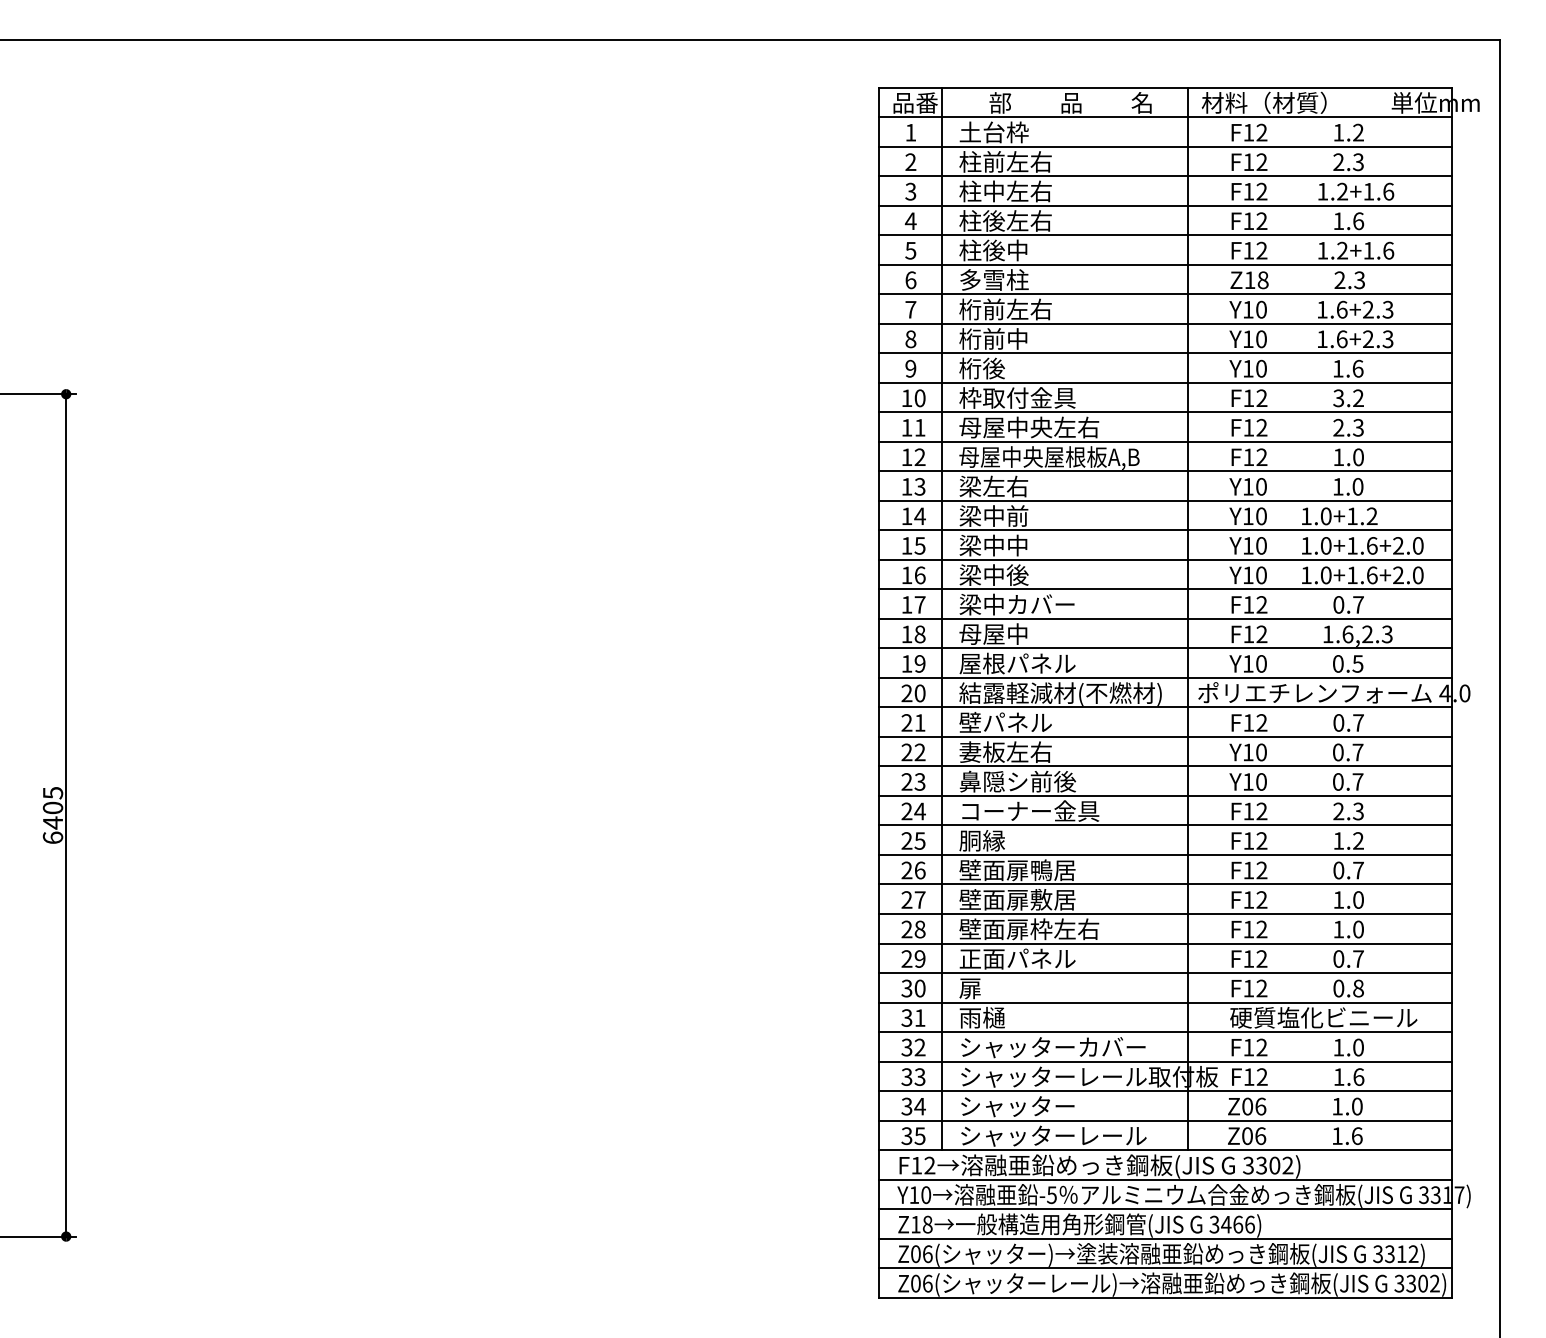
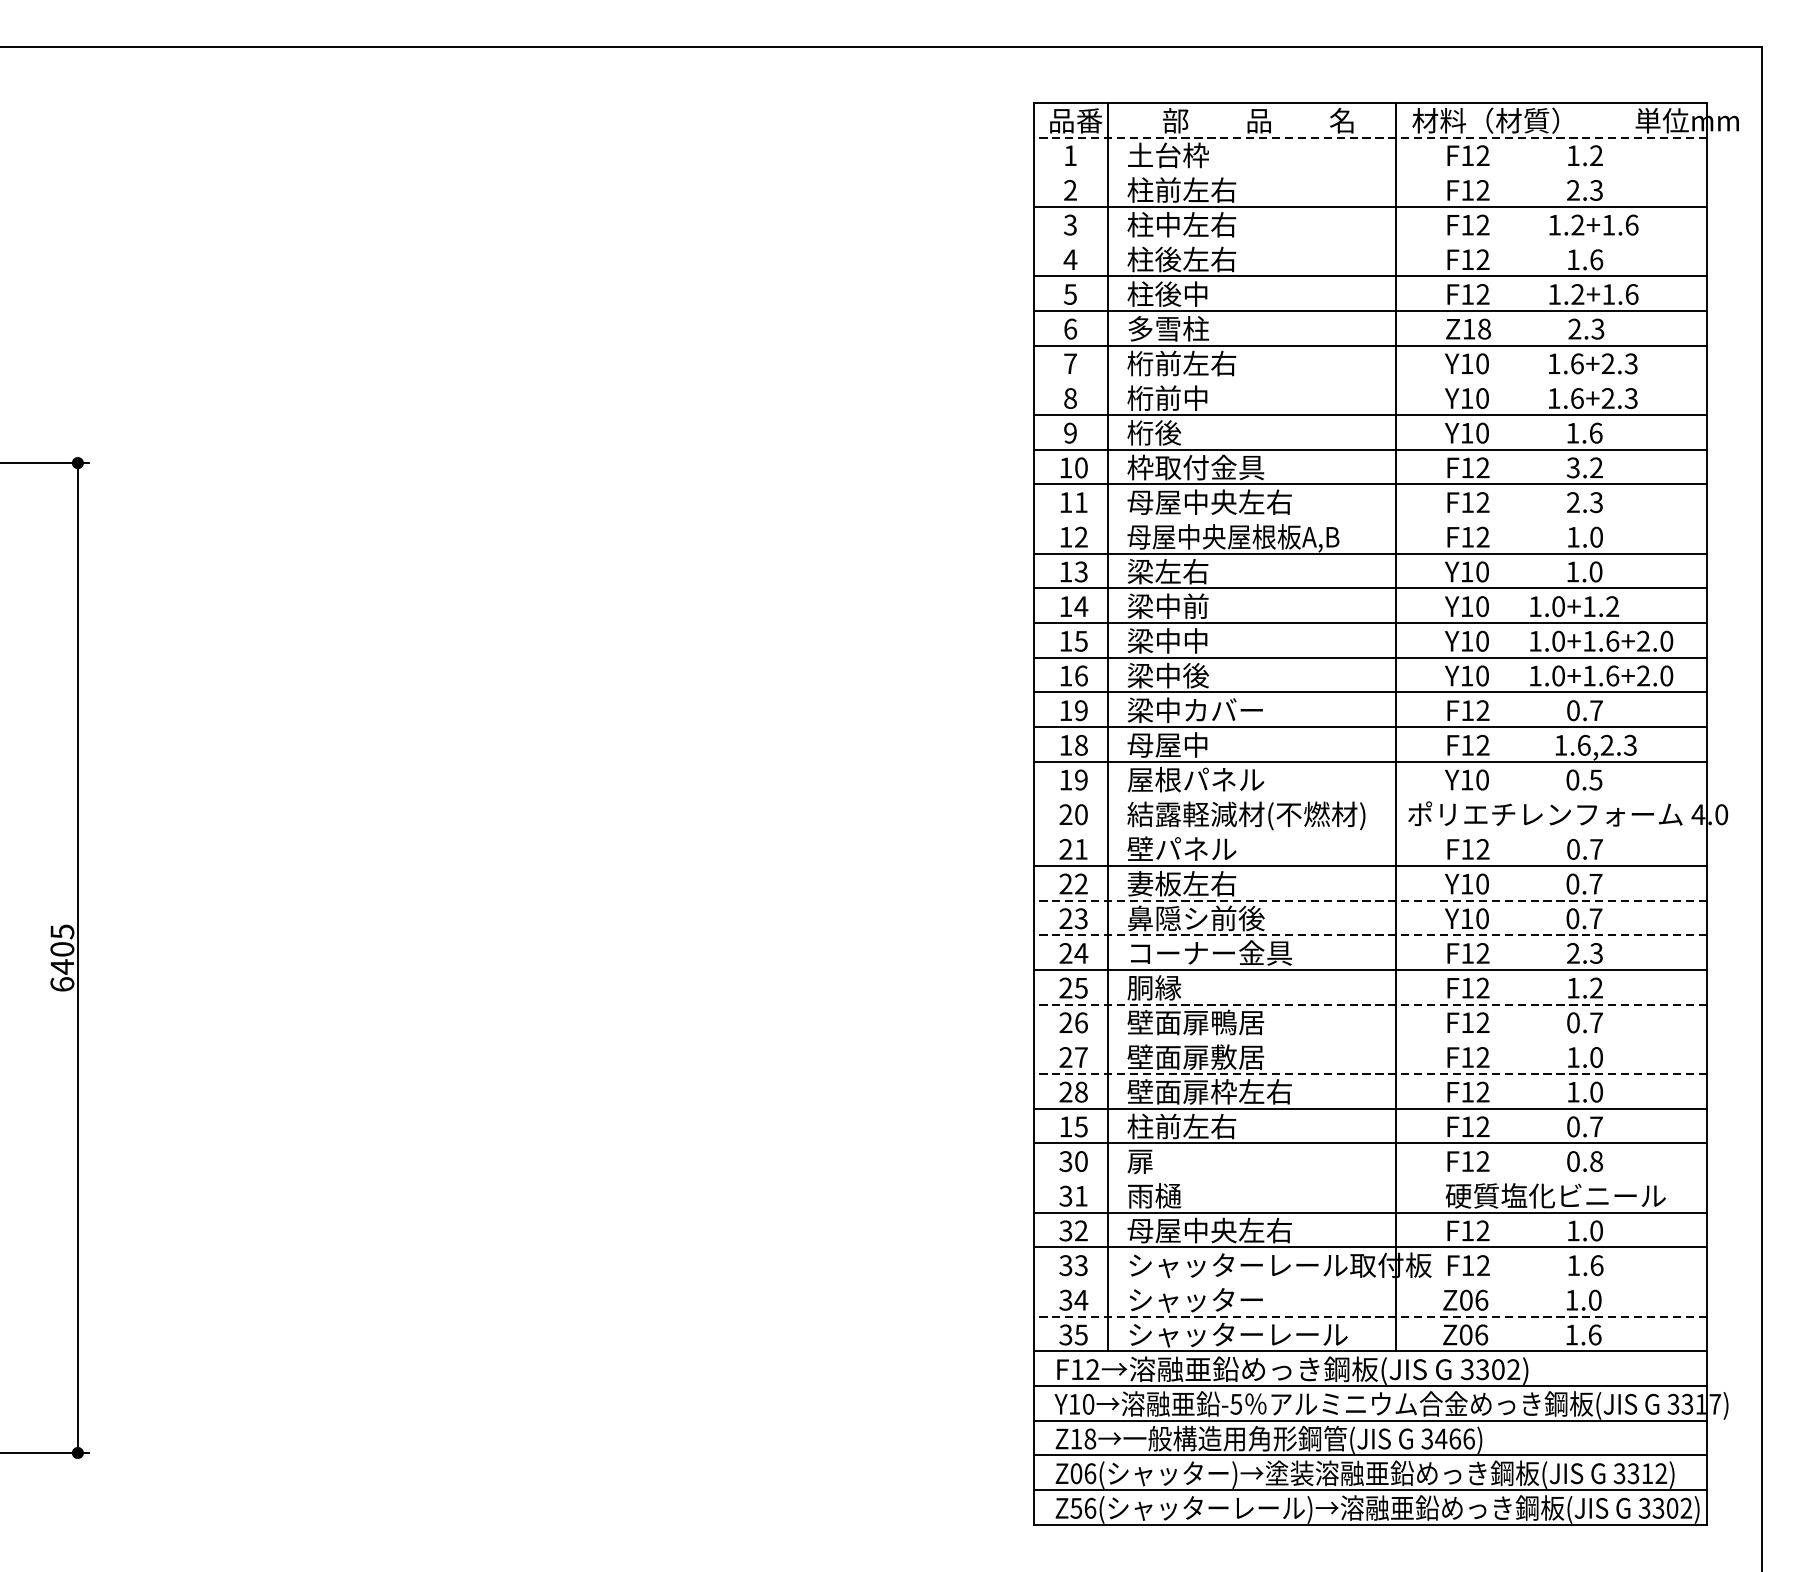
line: (1165, 117) -> (1369, 137), solid -> dashed
line: (1165, 146) -> (1369, 171), removed
line: (1165, 205) -> (1369, 241), removed
line: (1165, 323) -> (1369, 379), removed
line: (1165, 441) -> (1369, 518), removed
text: (919, 604) -> (1080, 710), 17 -> 19
line: (1165, 677) -> (1369, 795), removed
line: (1165, 707) -> (1369, 831), removed
line: (1165, 766) -> (1369, 900), solid -> dashed
line: (1165, 795) -> (1369, 934), solid -> dashed
line: (1165, 854) -> (1369, 1003), solid -> dashed
line: (1165, 884) -> (1369, 1039), removed
line: (1165, 914) -> (1369, 1074), solid -> dashed
text: (913, 958) -> (1073, 1126), 29 -> 15
text: (1017, 958) -> (1195, 1126), 正面パネル -> 柱前左右
line: (1165, 1002) -> (1369, 1177), removed
text: (1052, 1047) -> (1236, 1230), シャッターカバー -> 母屋中央左右
line: (1165, 1091) -> (1369, 1282), removed
line: (1165, 1120) -> (1369, 1316), solid -> dashed
text: (915, 1283) -> (1075, 1508), Z06( -> Z56(

